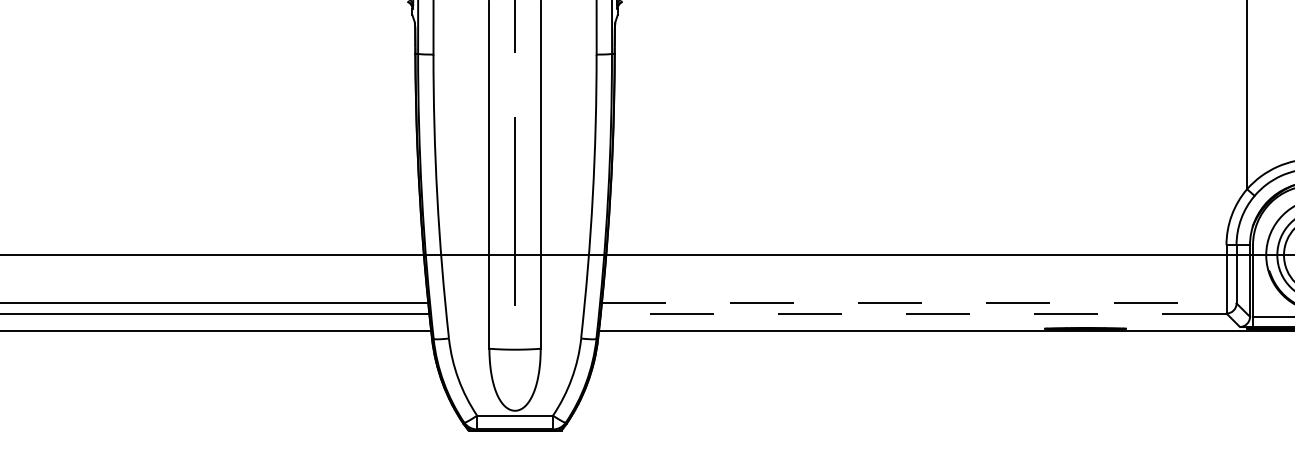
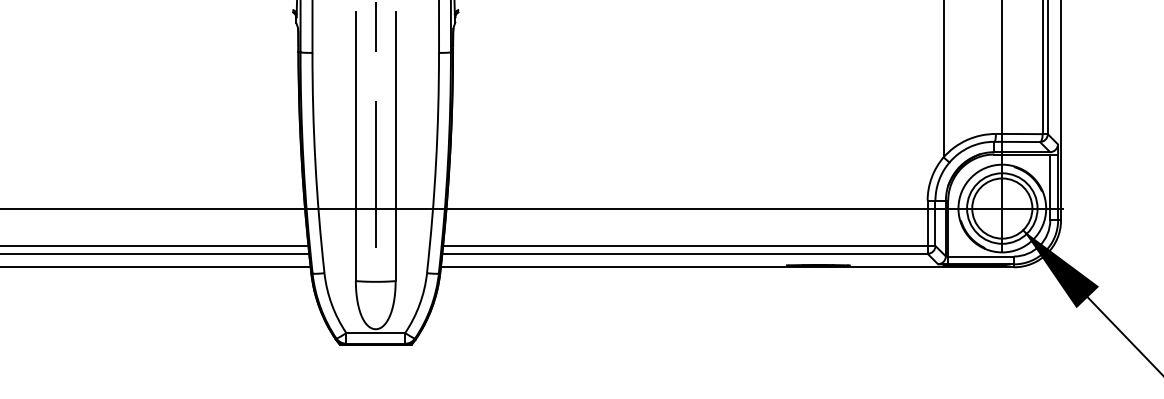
line: (919, 302) -> (689, 245), dashed -> solid
line: (913, 313) -> (684, 253), dashed -> solid

